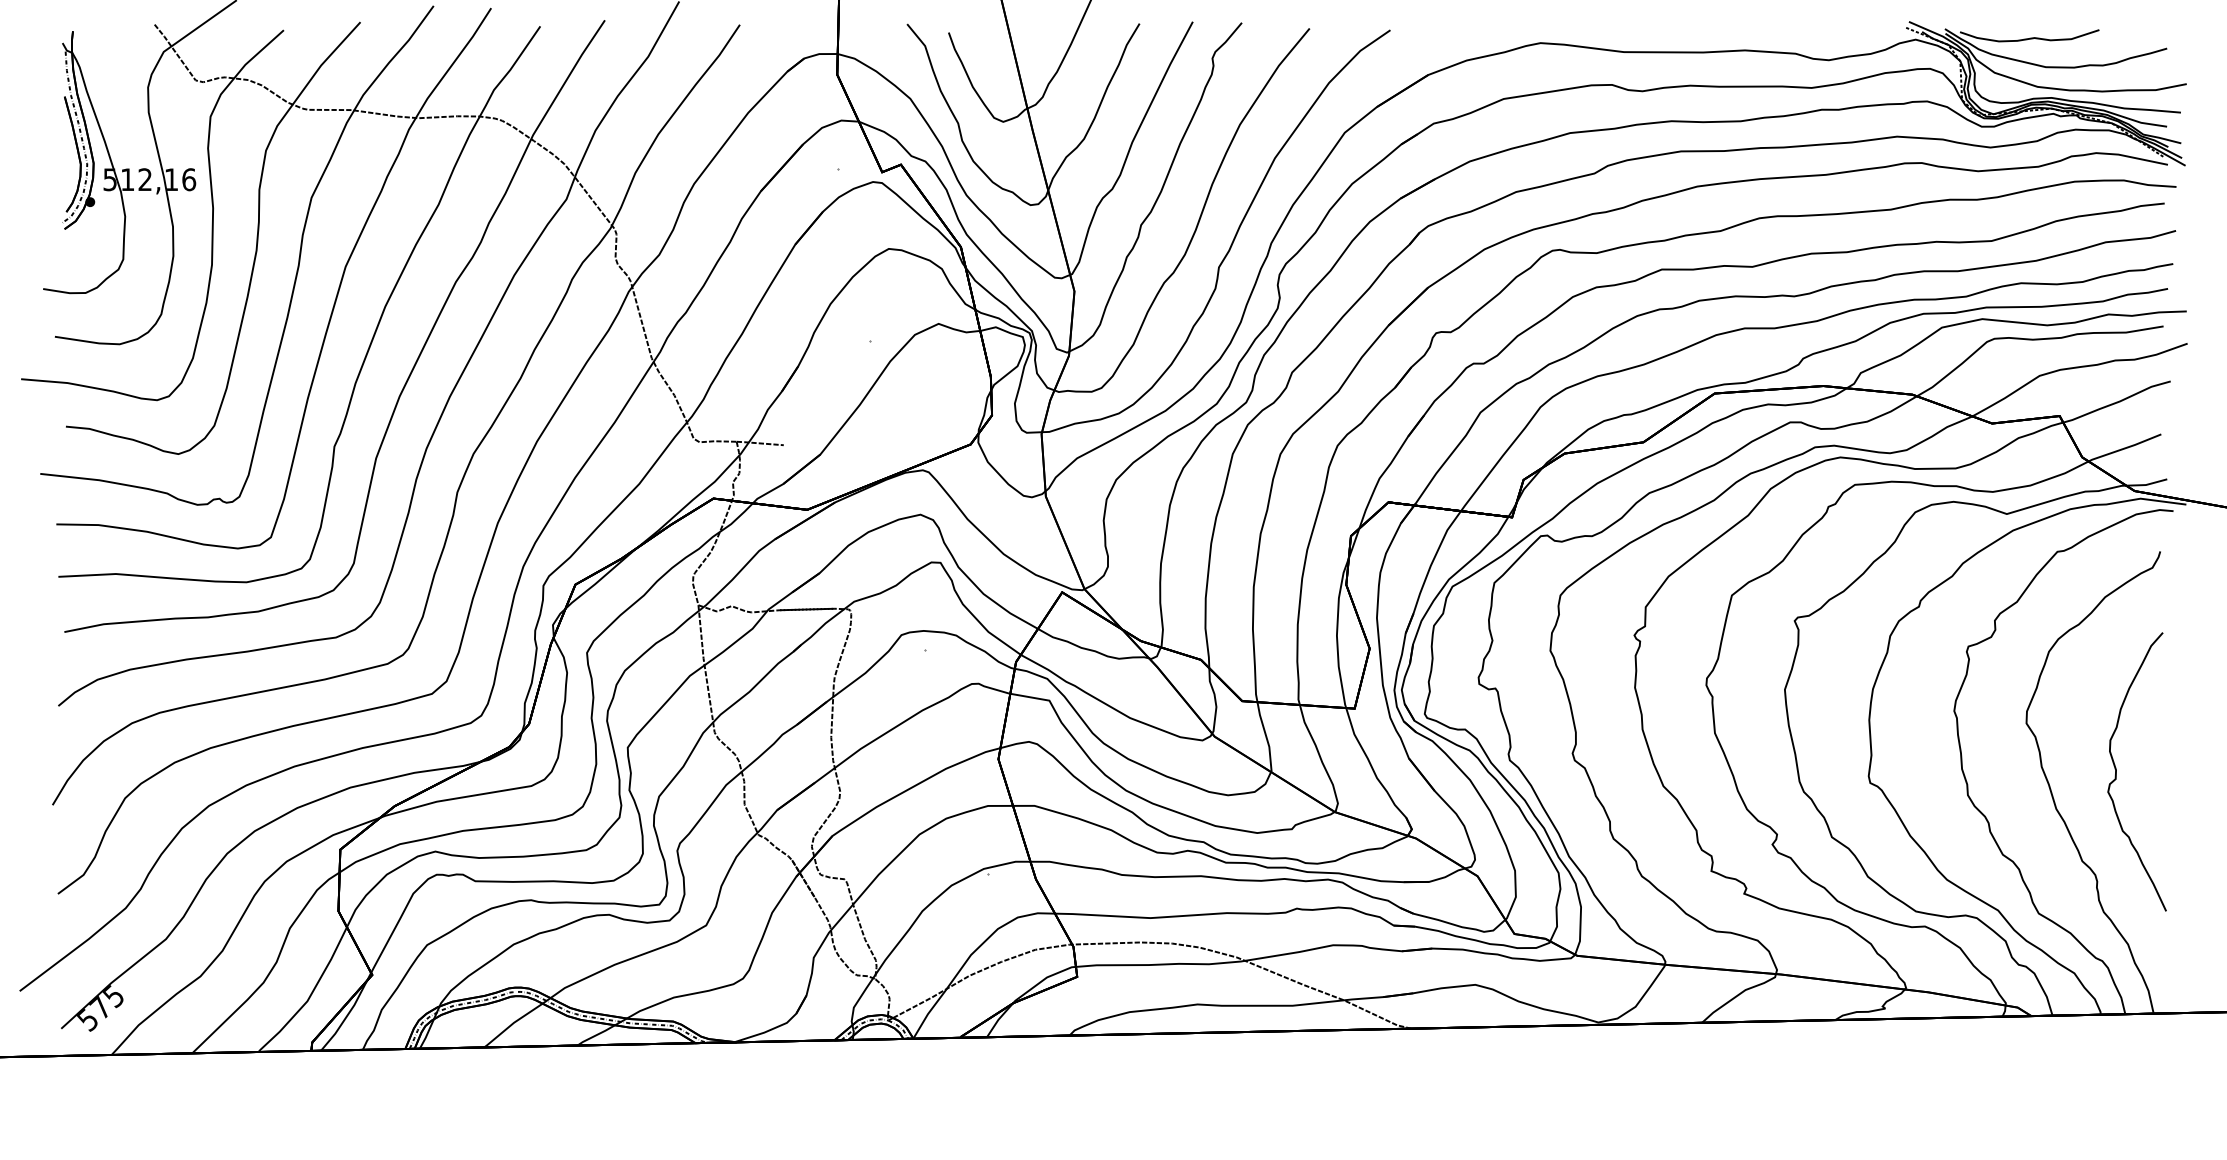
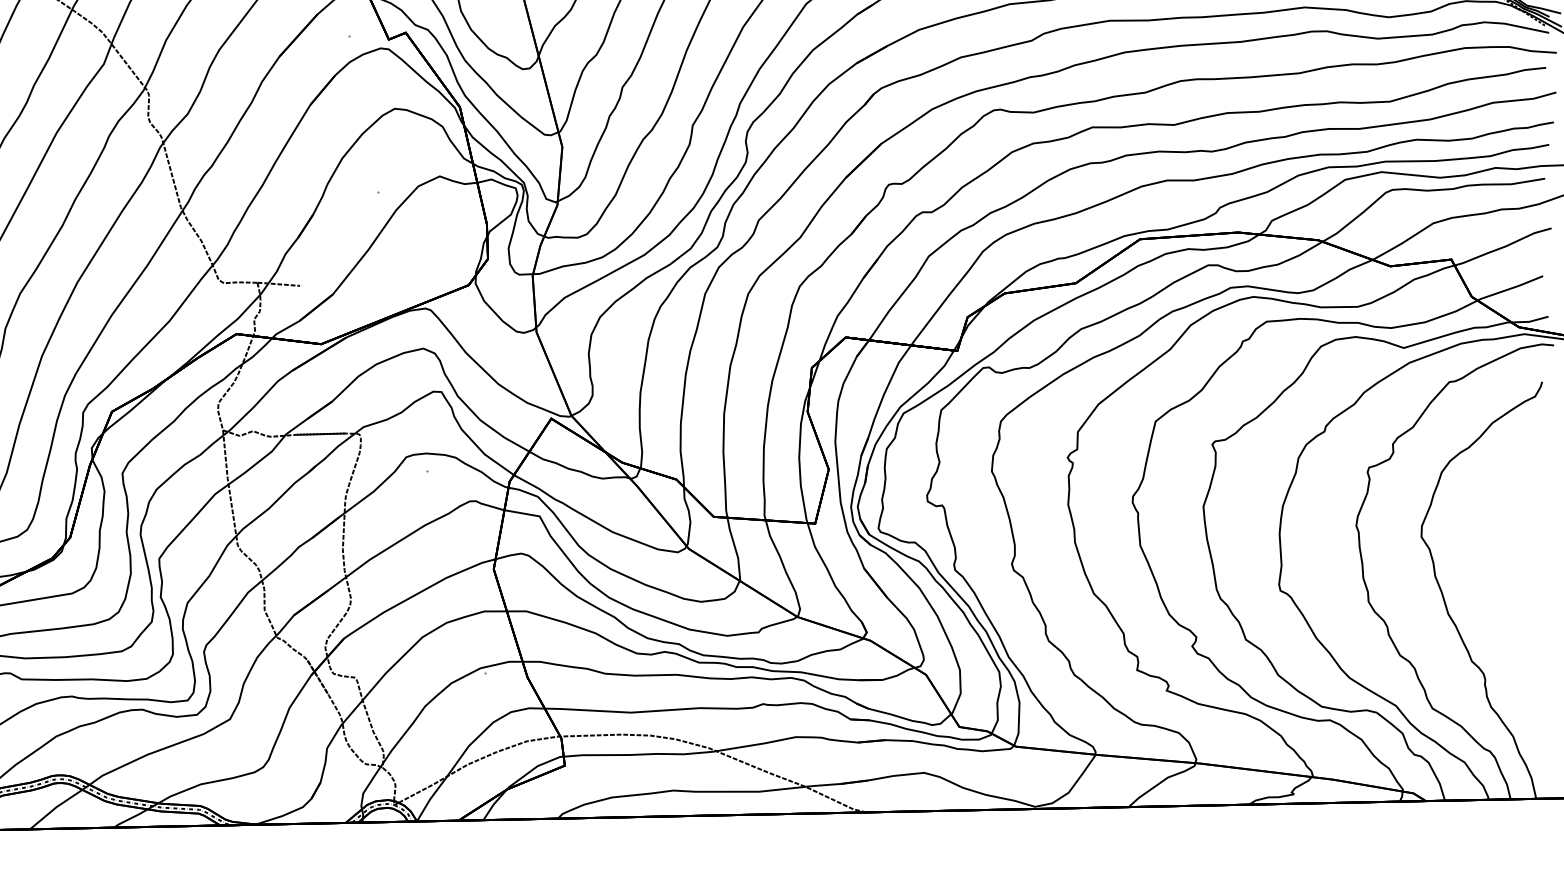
curve: (2116, 771) -> (1502, 580), removed

